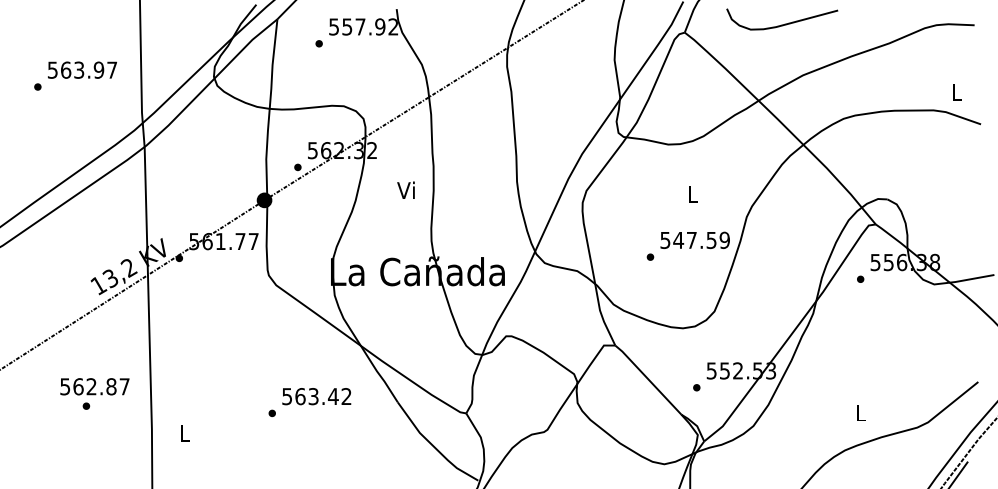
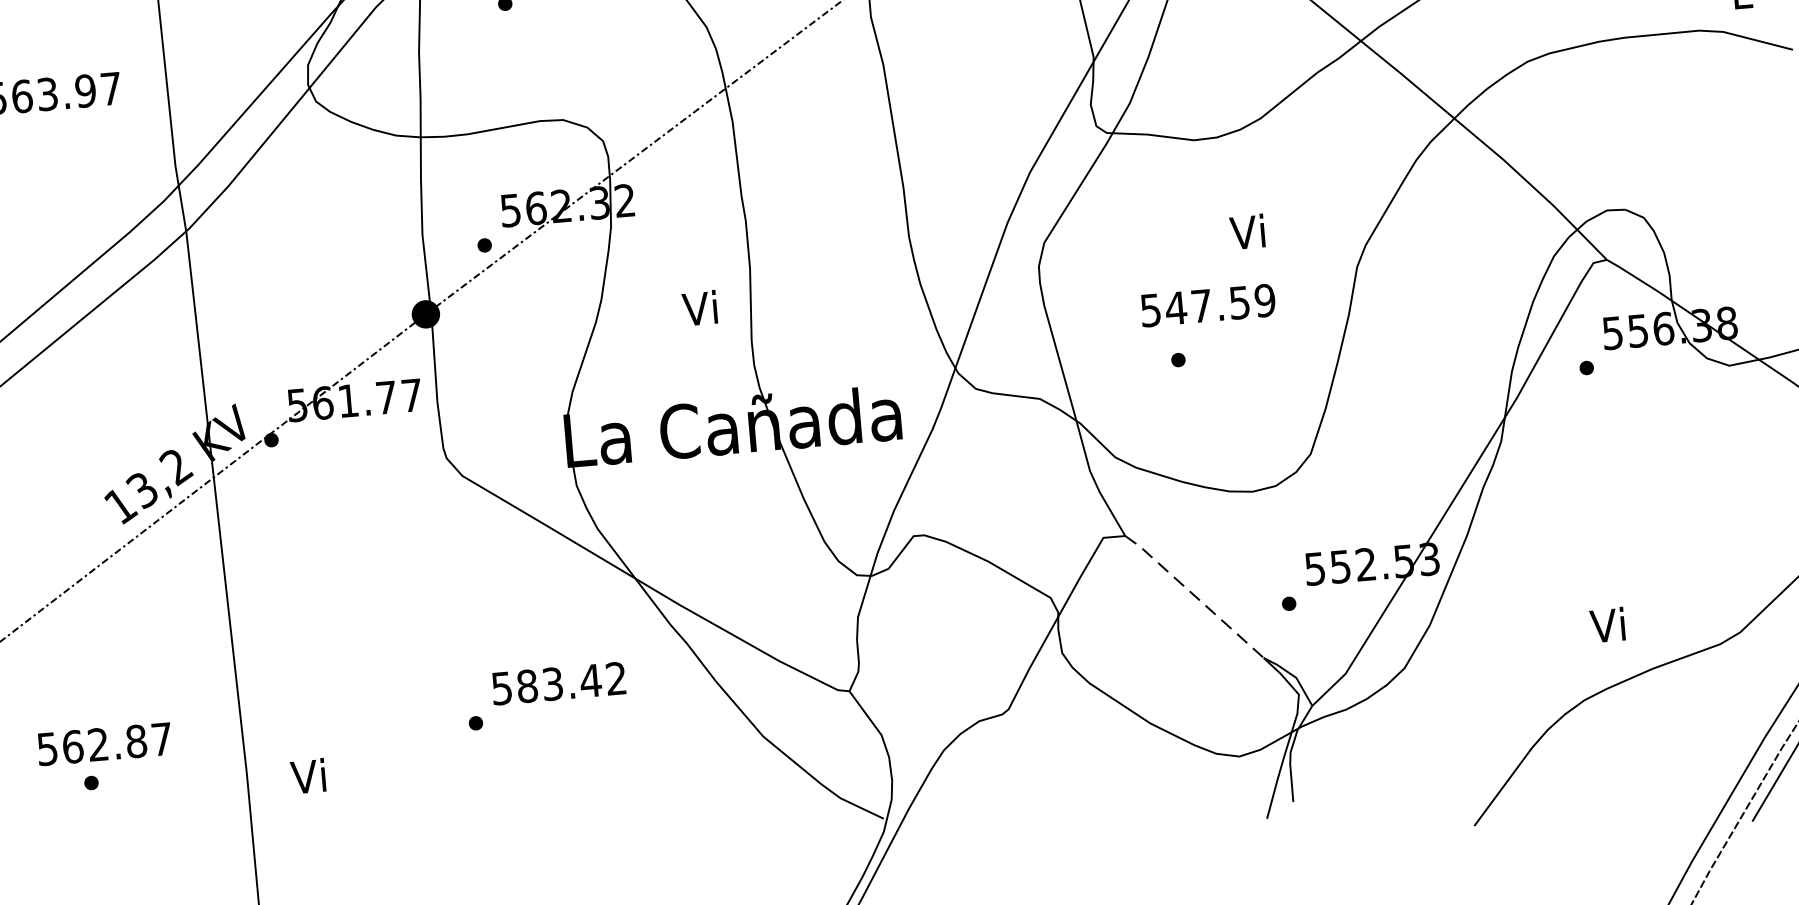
text: (405, 189) -> (698, 306), moved
text: (691, 193) -> (1246, 230), L -> Vi
text: (694, 239) -> (1206, 303), moved
line: (648, 379) -> (1194, 595), solid -> dashed
text: (94, 393) -> (104, 757), moved
text: (300, 396) -> (527, 686), 563.42 -> 583.42
text: (859, 412) -> (1606, 624), L -> Vi
text: (183, 432) -> (308, 774), L -> Vi

